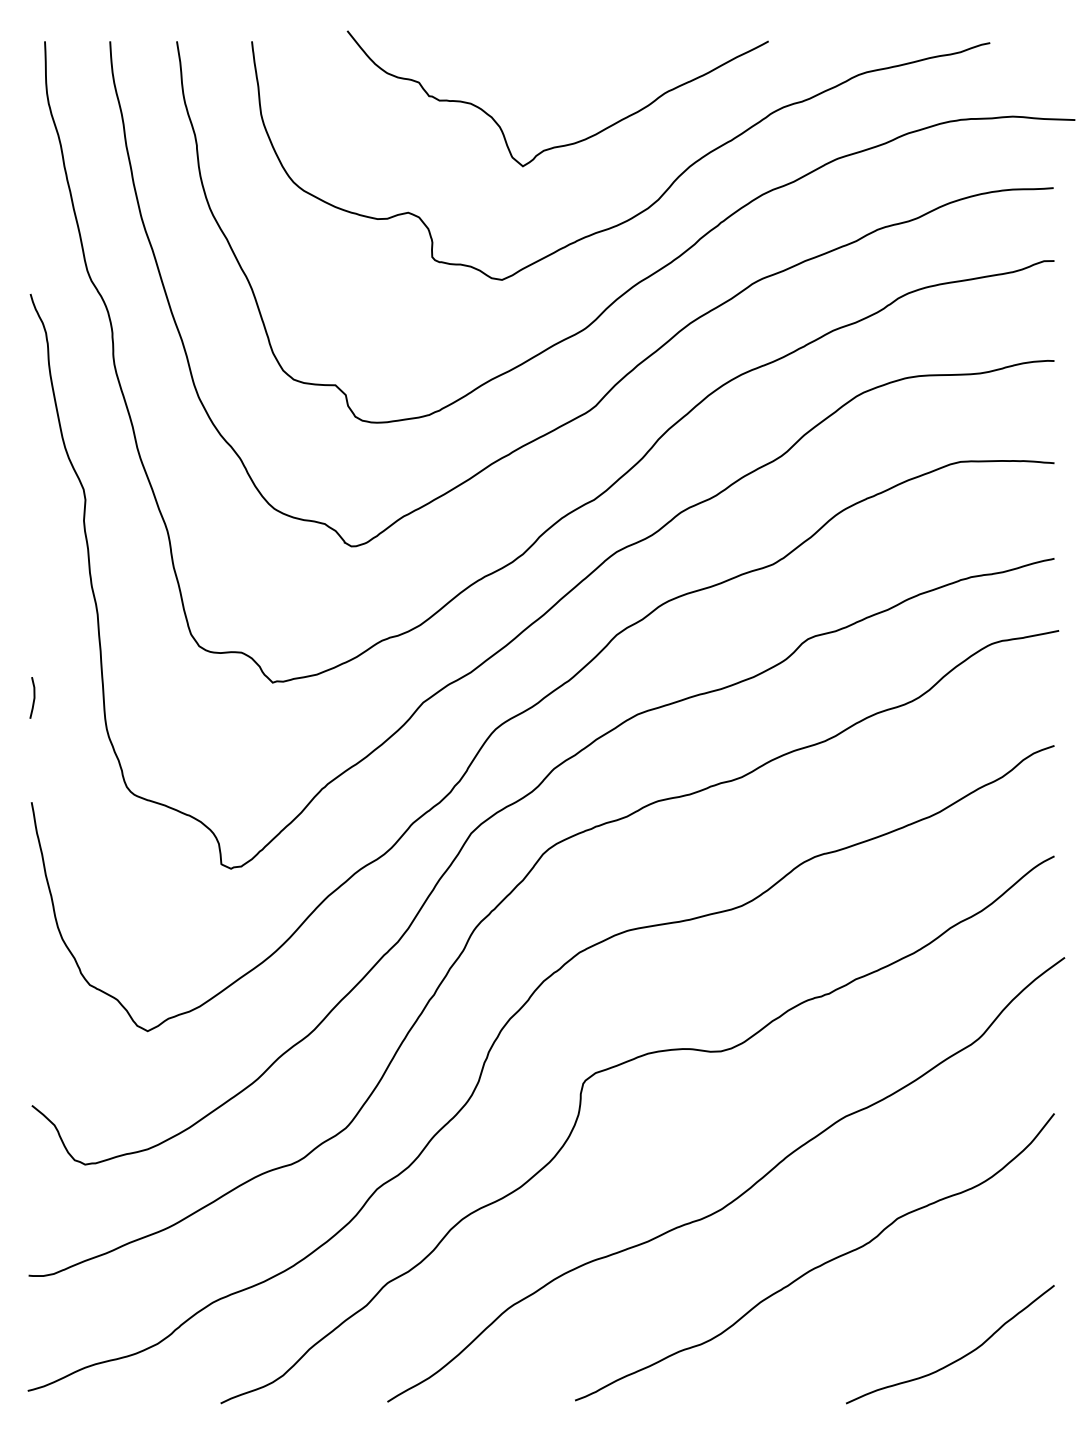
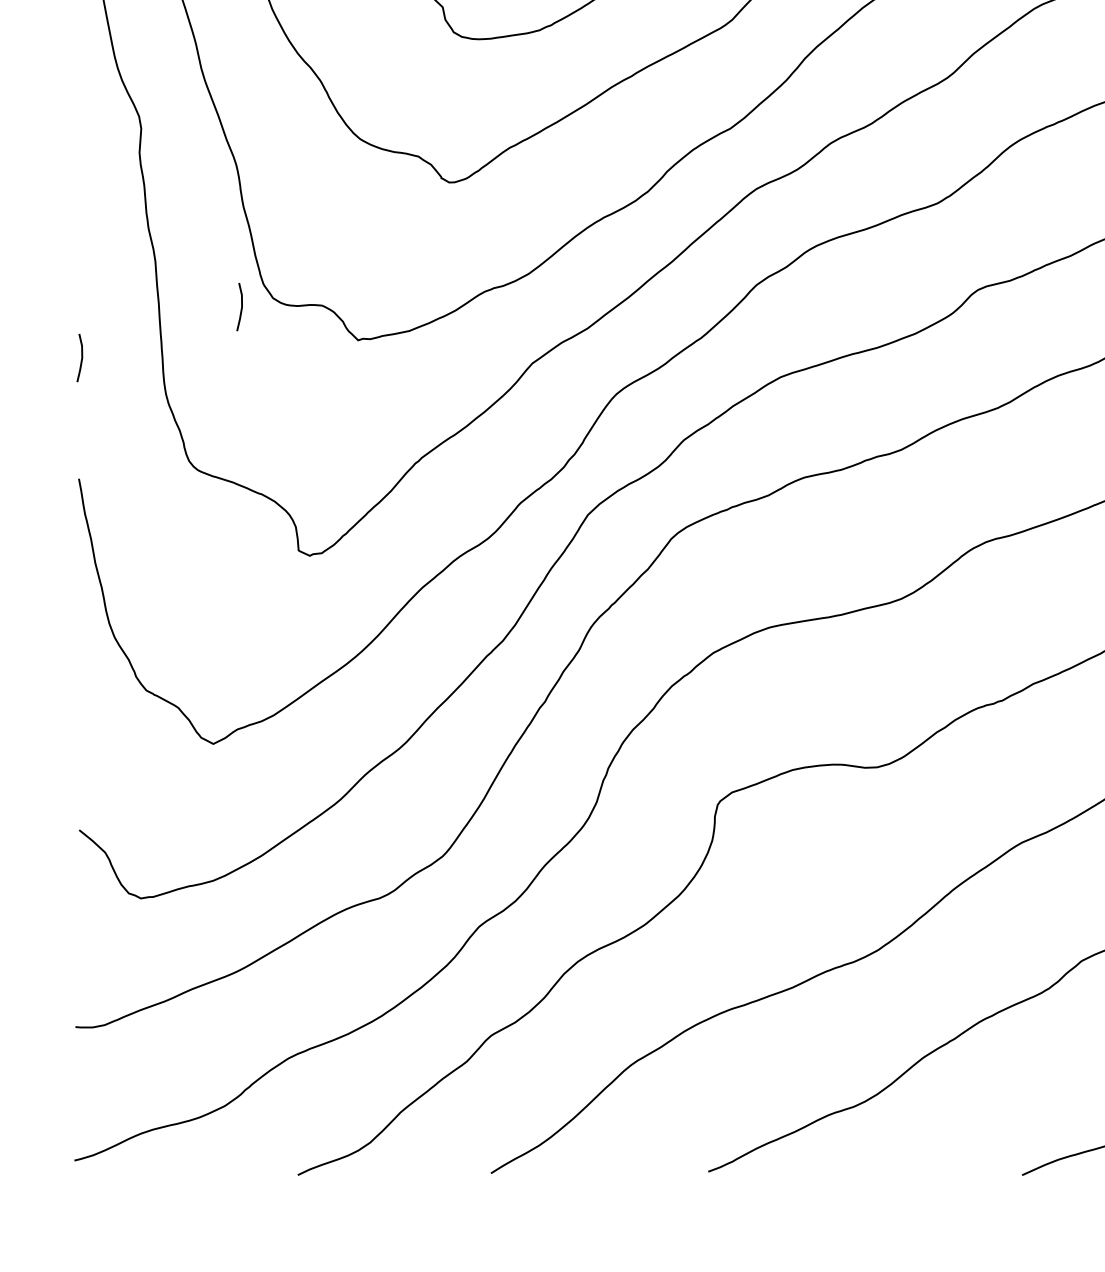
line: (171, 653) -> (240, 306), added

